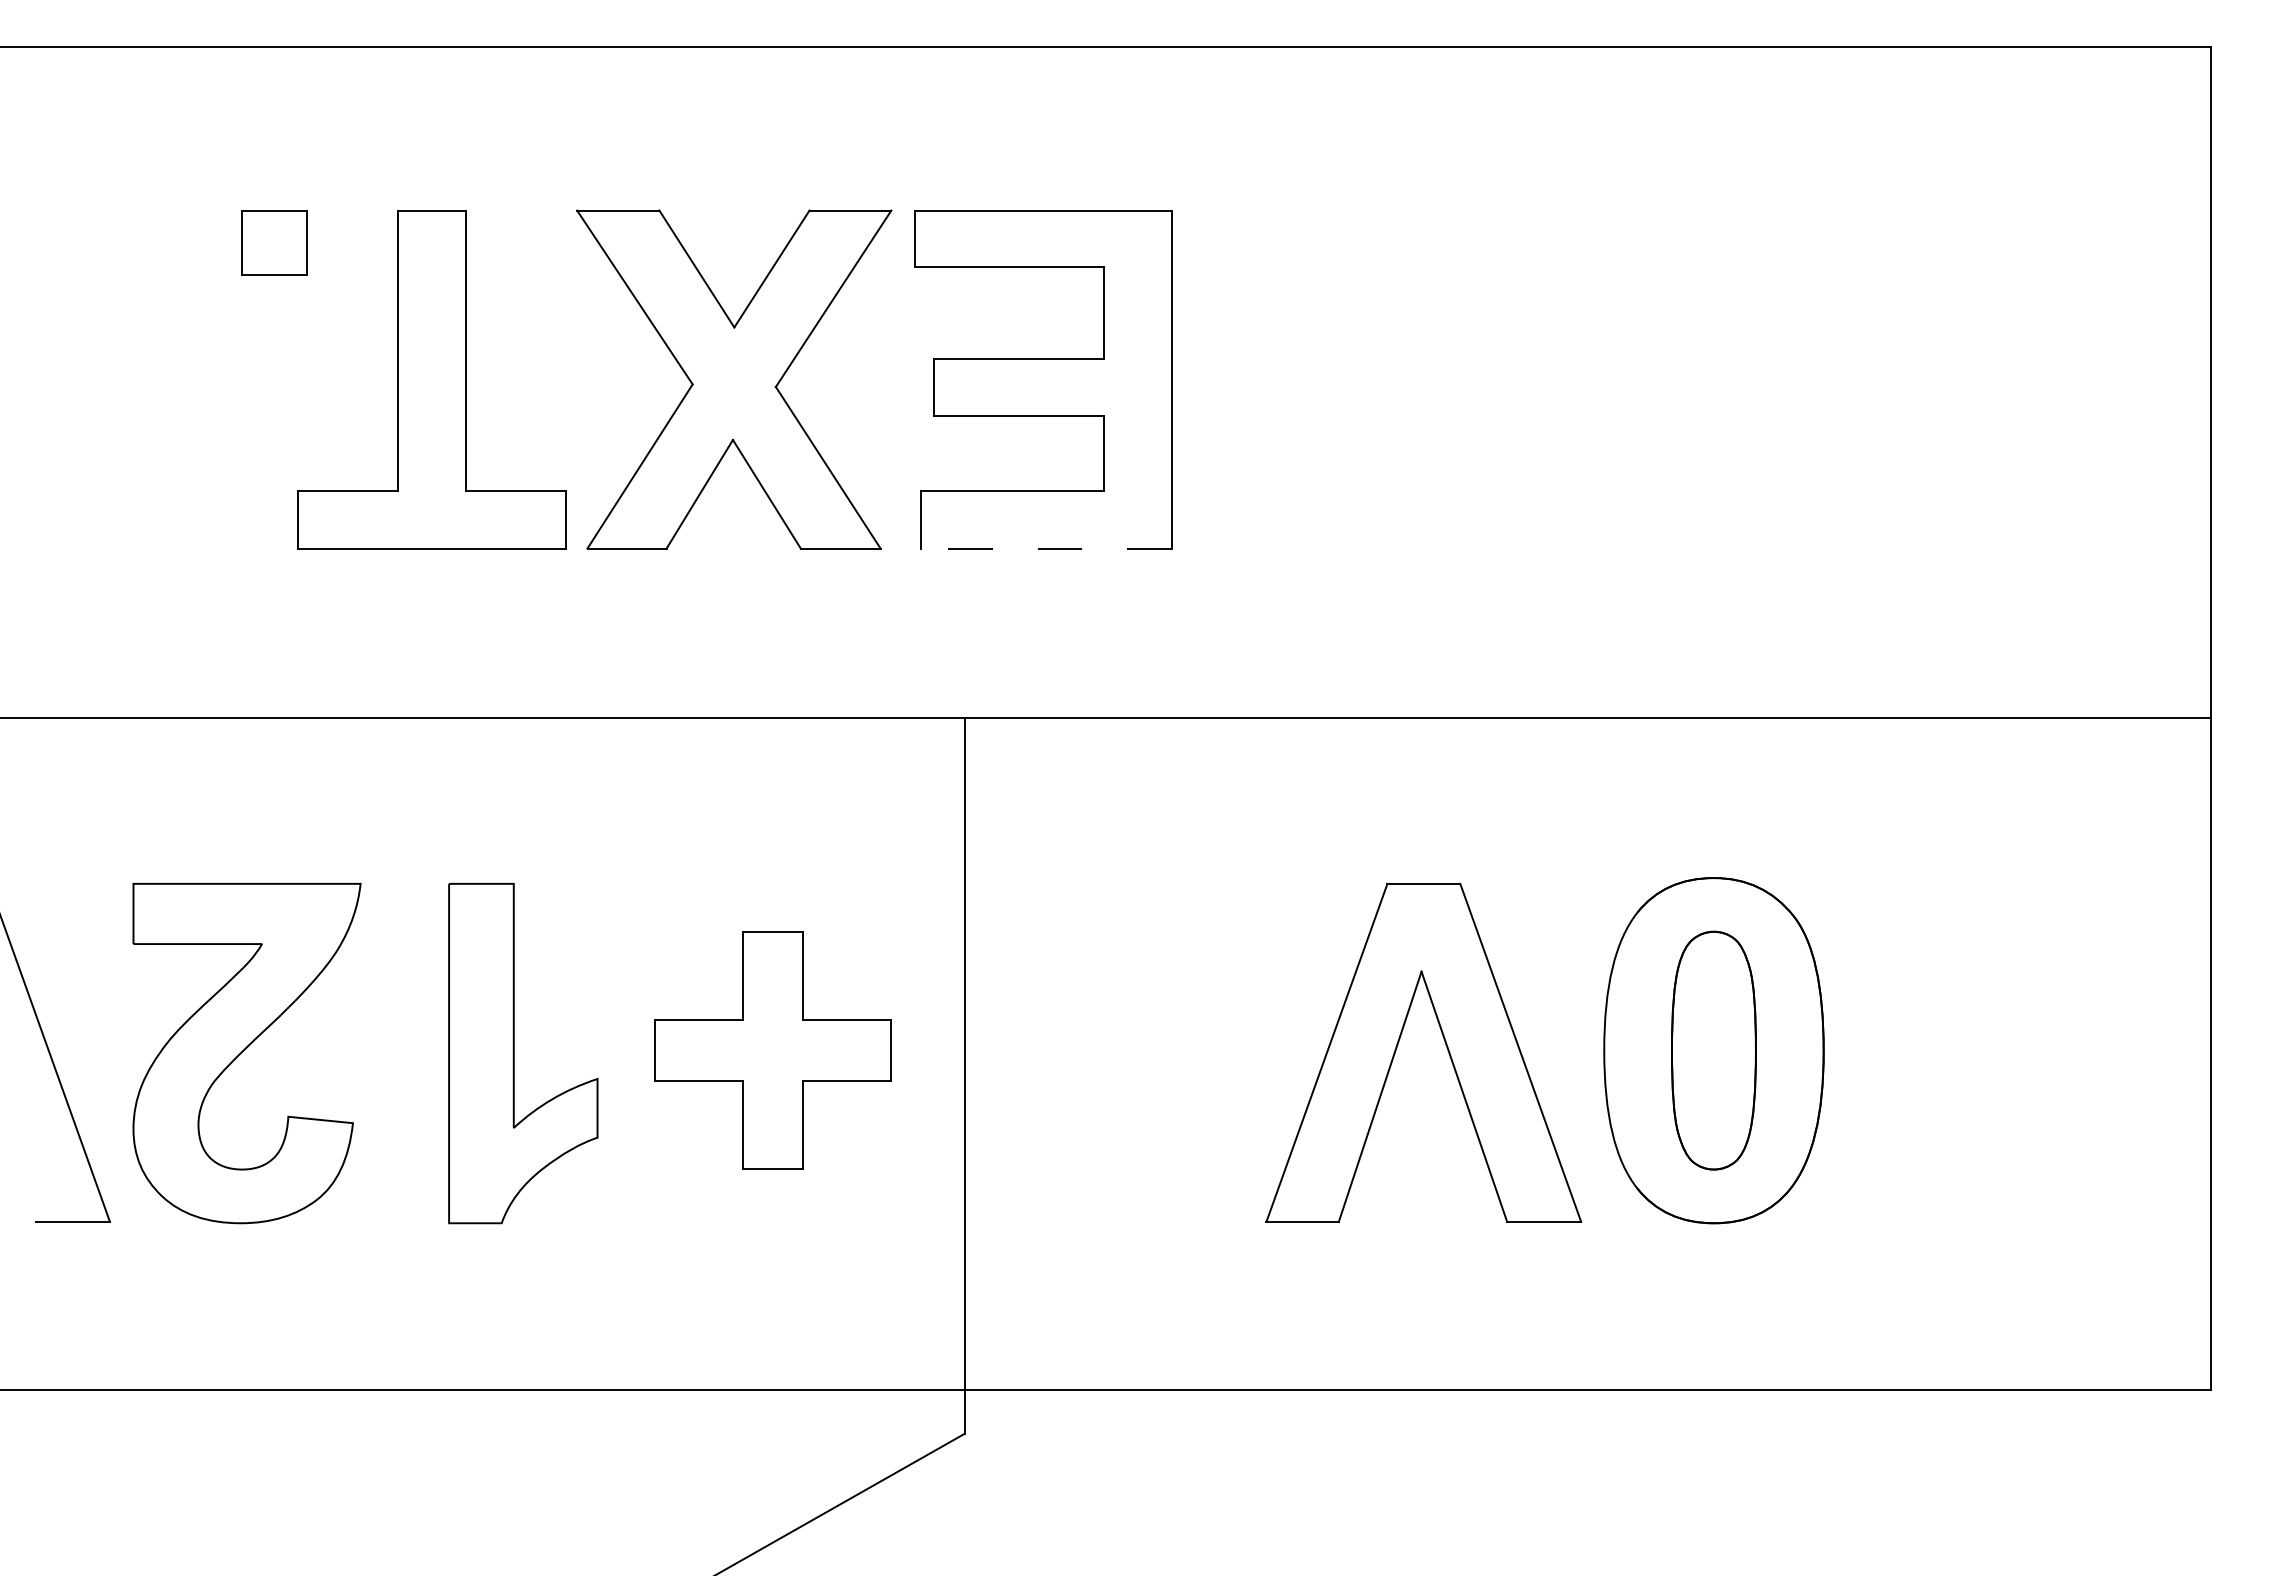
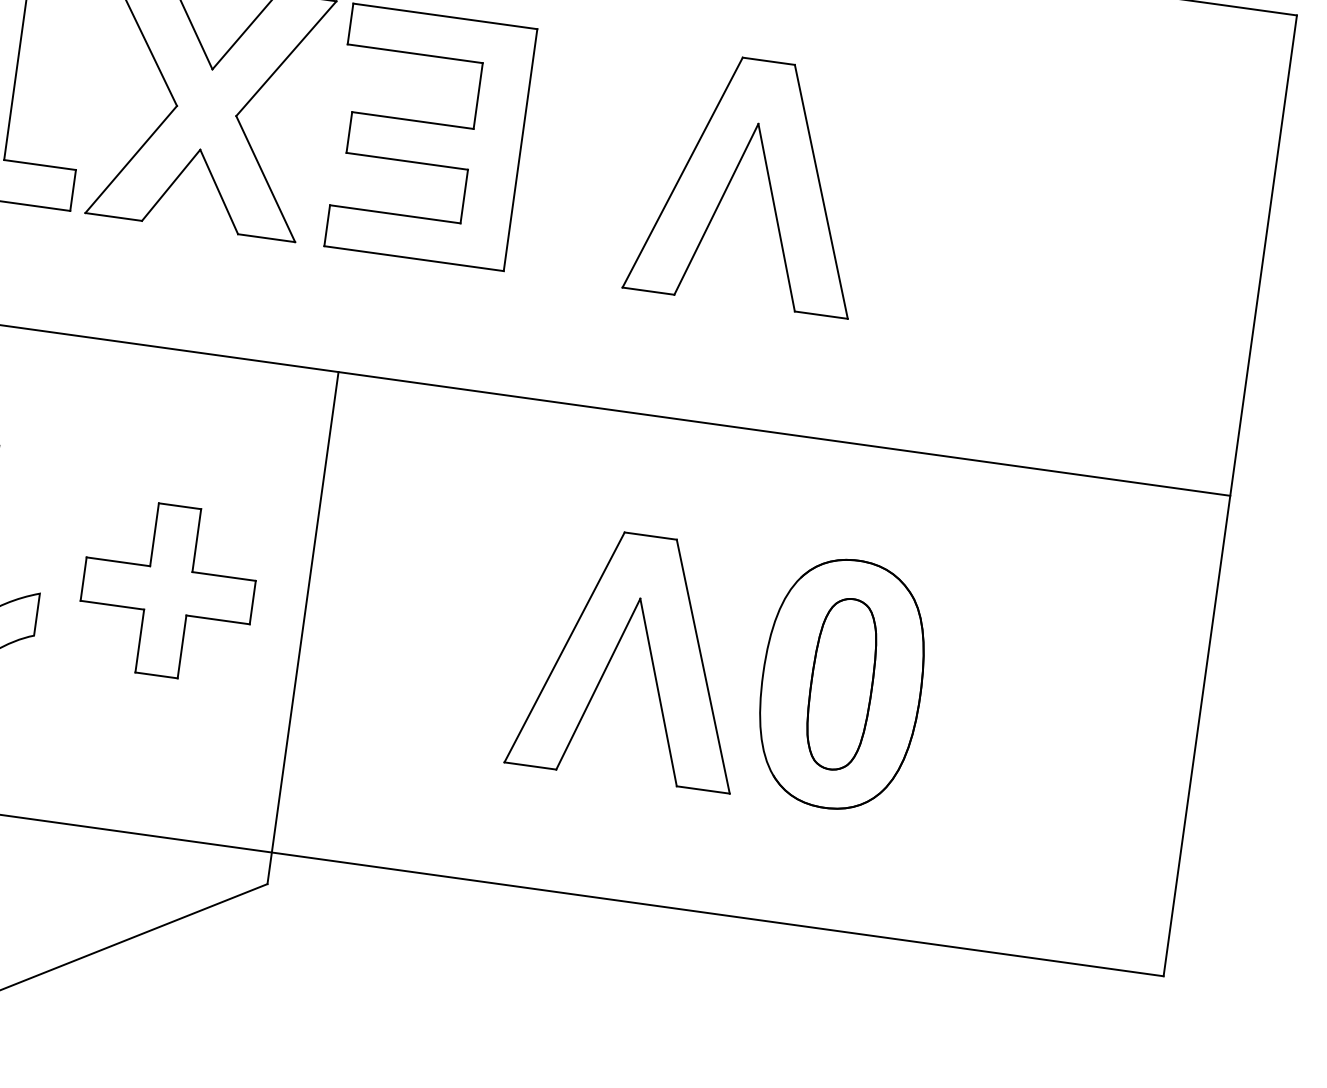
part: (1517, 373) -> (768, 180), added
line: (1046, 548) -> (413, 258), dashed -> solid

